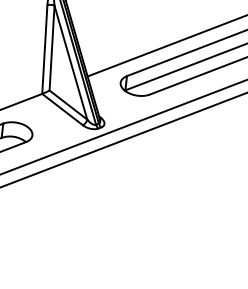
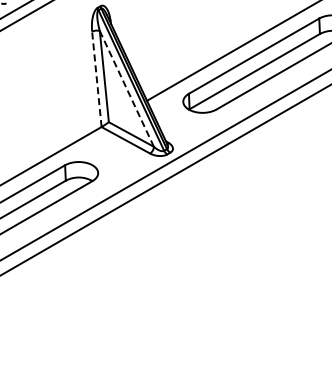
line: (44, 49) -> (96, 79), solid -> dashed
line: (70, 62) -> (126, 88), solid -> dashed

